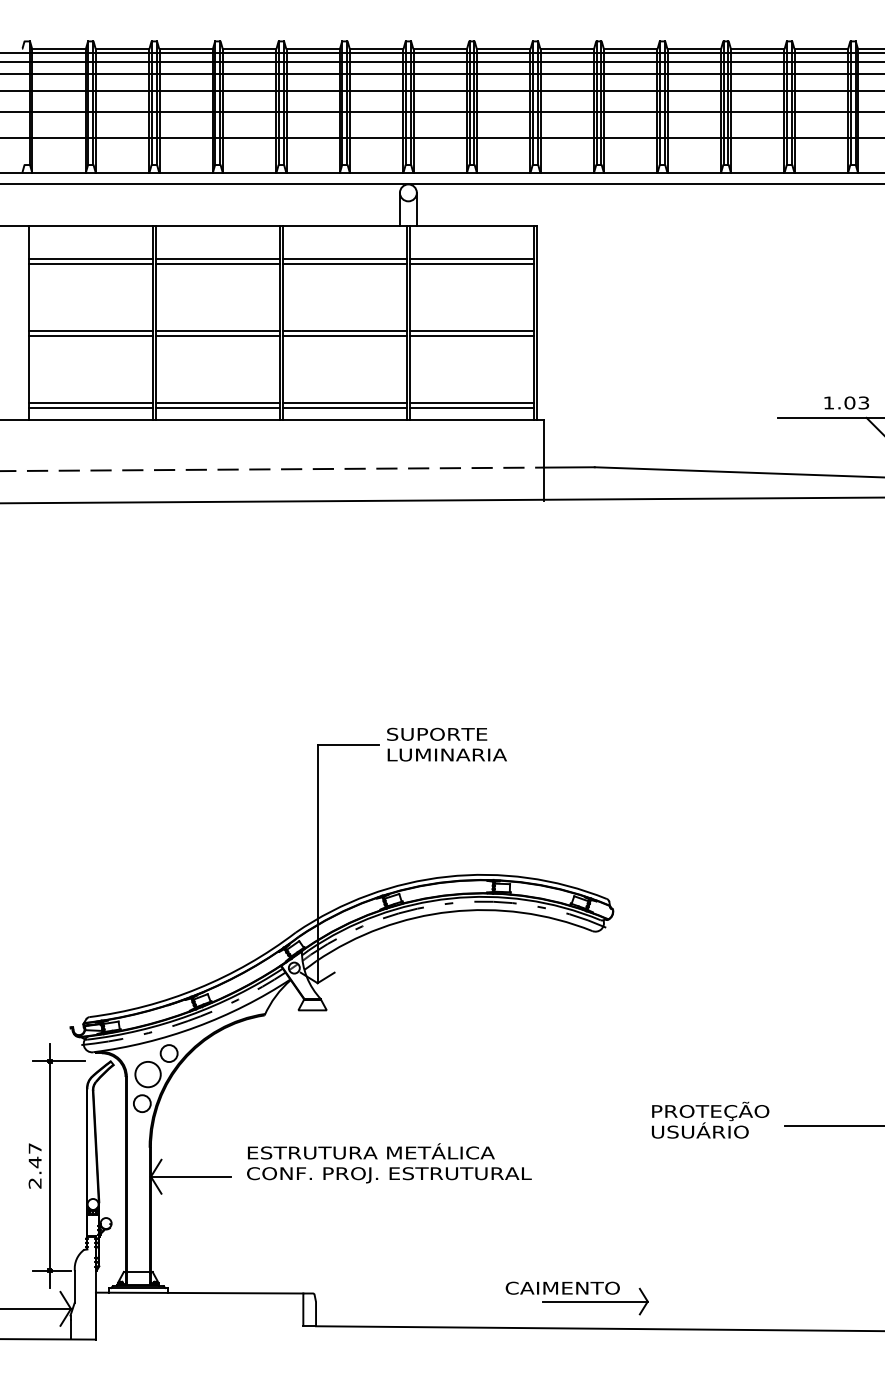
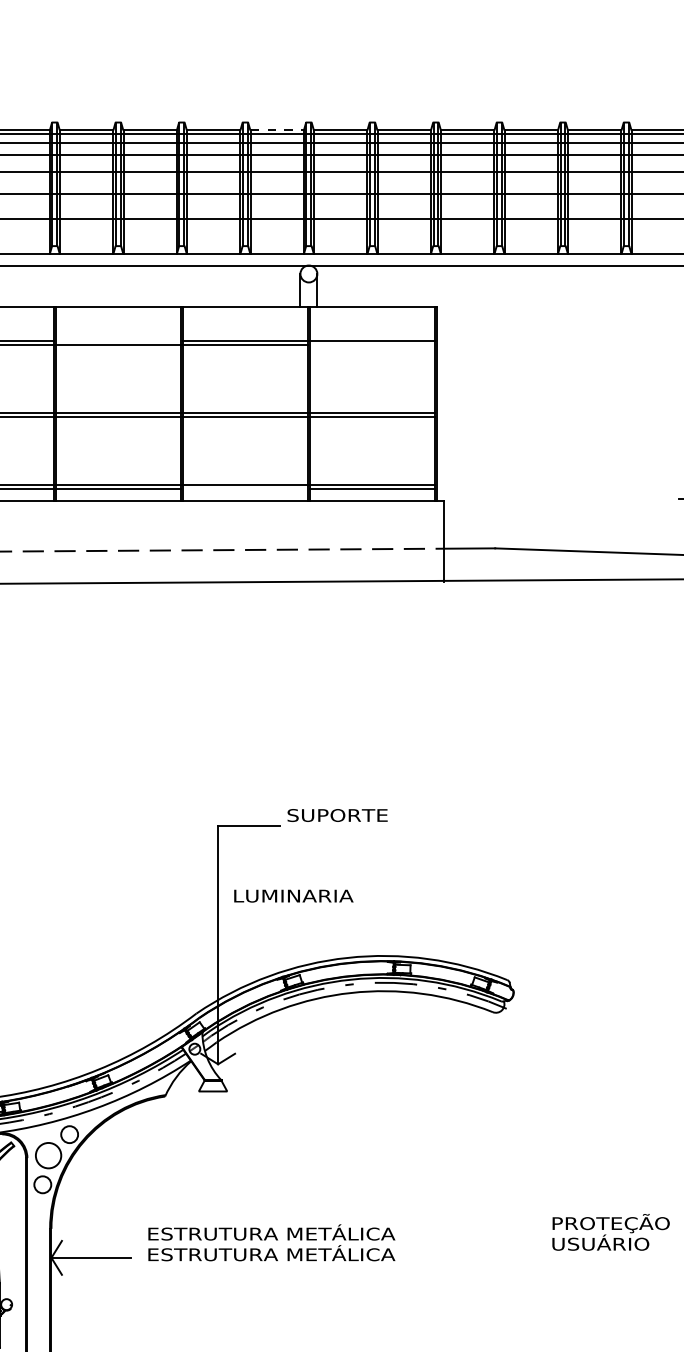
line: (376, 48) -> (276, 129), solid -> dashed
line: (217, 259) -> (117, 340), removed
line: (471, 263) -> (371, 344), removed
line: (344, 407) -> (244, 488), removed
text: (446, 754) -> (292, 895), moved
text: (710, 1119) -> (610, 1231), moved
text: (389, 1173) -> (289, 1254), CONF. PROJ. ESTRUTURAL -> ESTRUTURA METÁLICA

